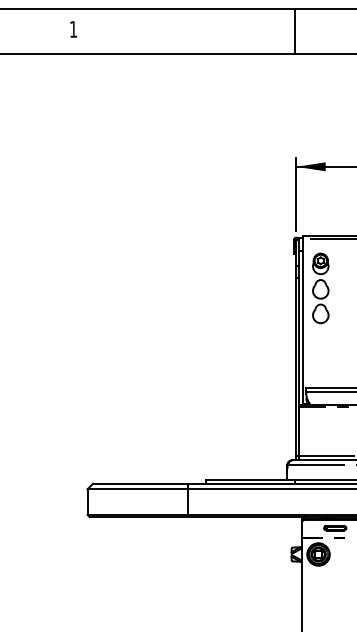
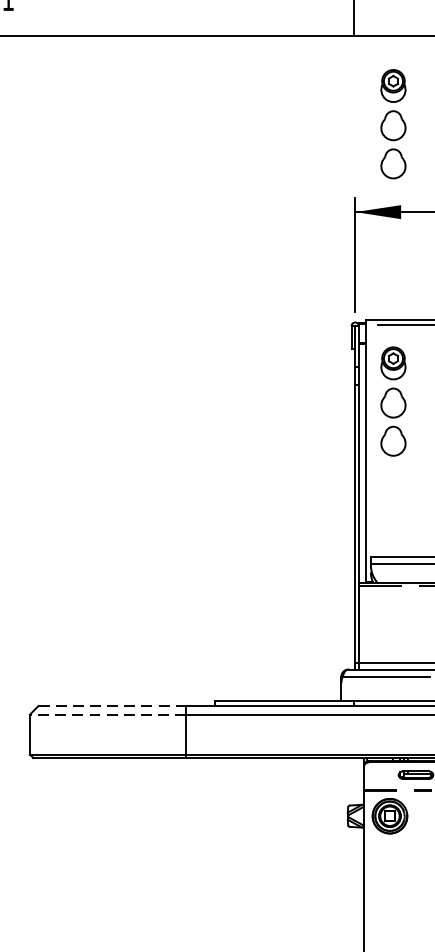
part: (320, 110) -> (393, 124), added
line: (140, 483) -> (112, 705), solid -> dashed
line: (137, 489) -> (107, 714), solid -> dashed

